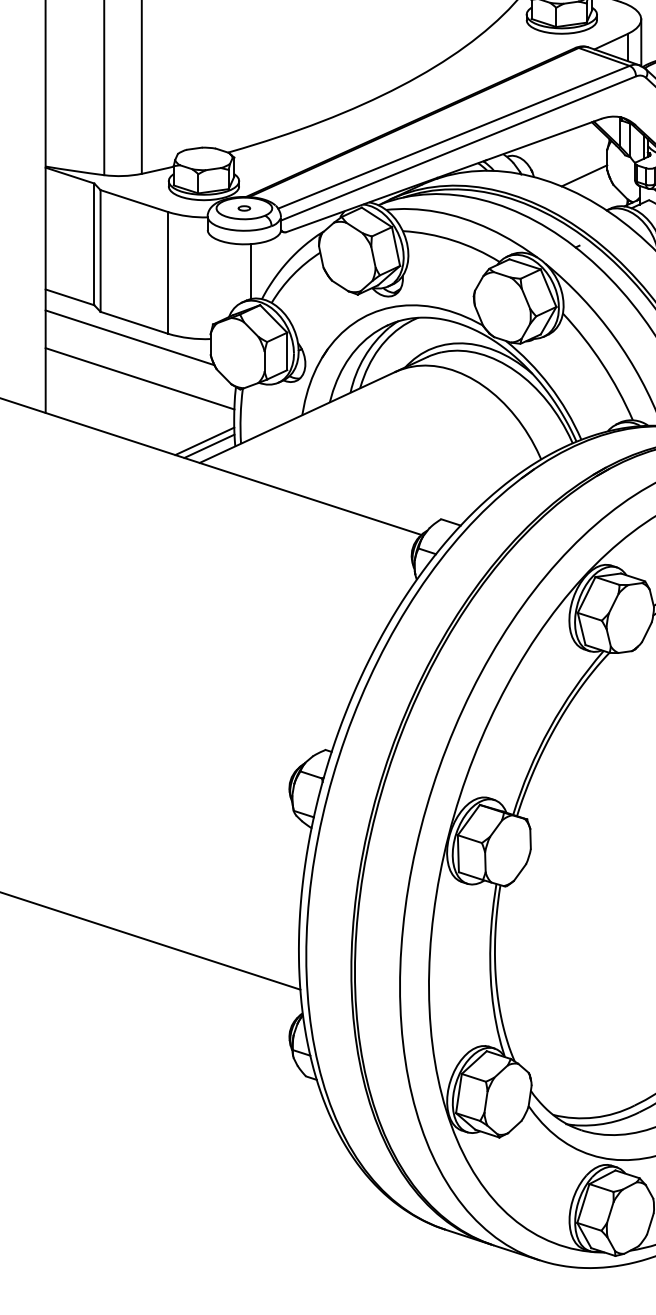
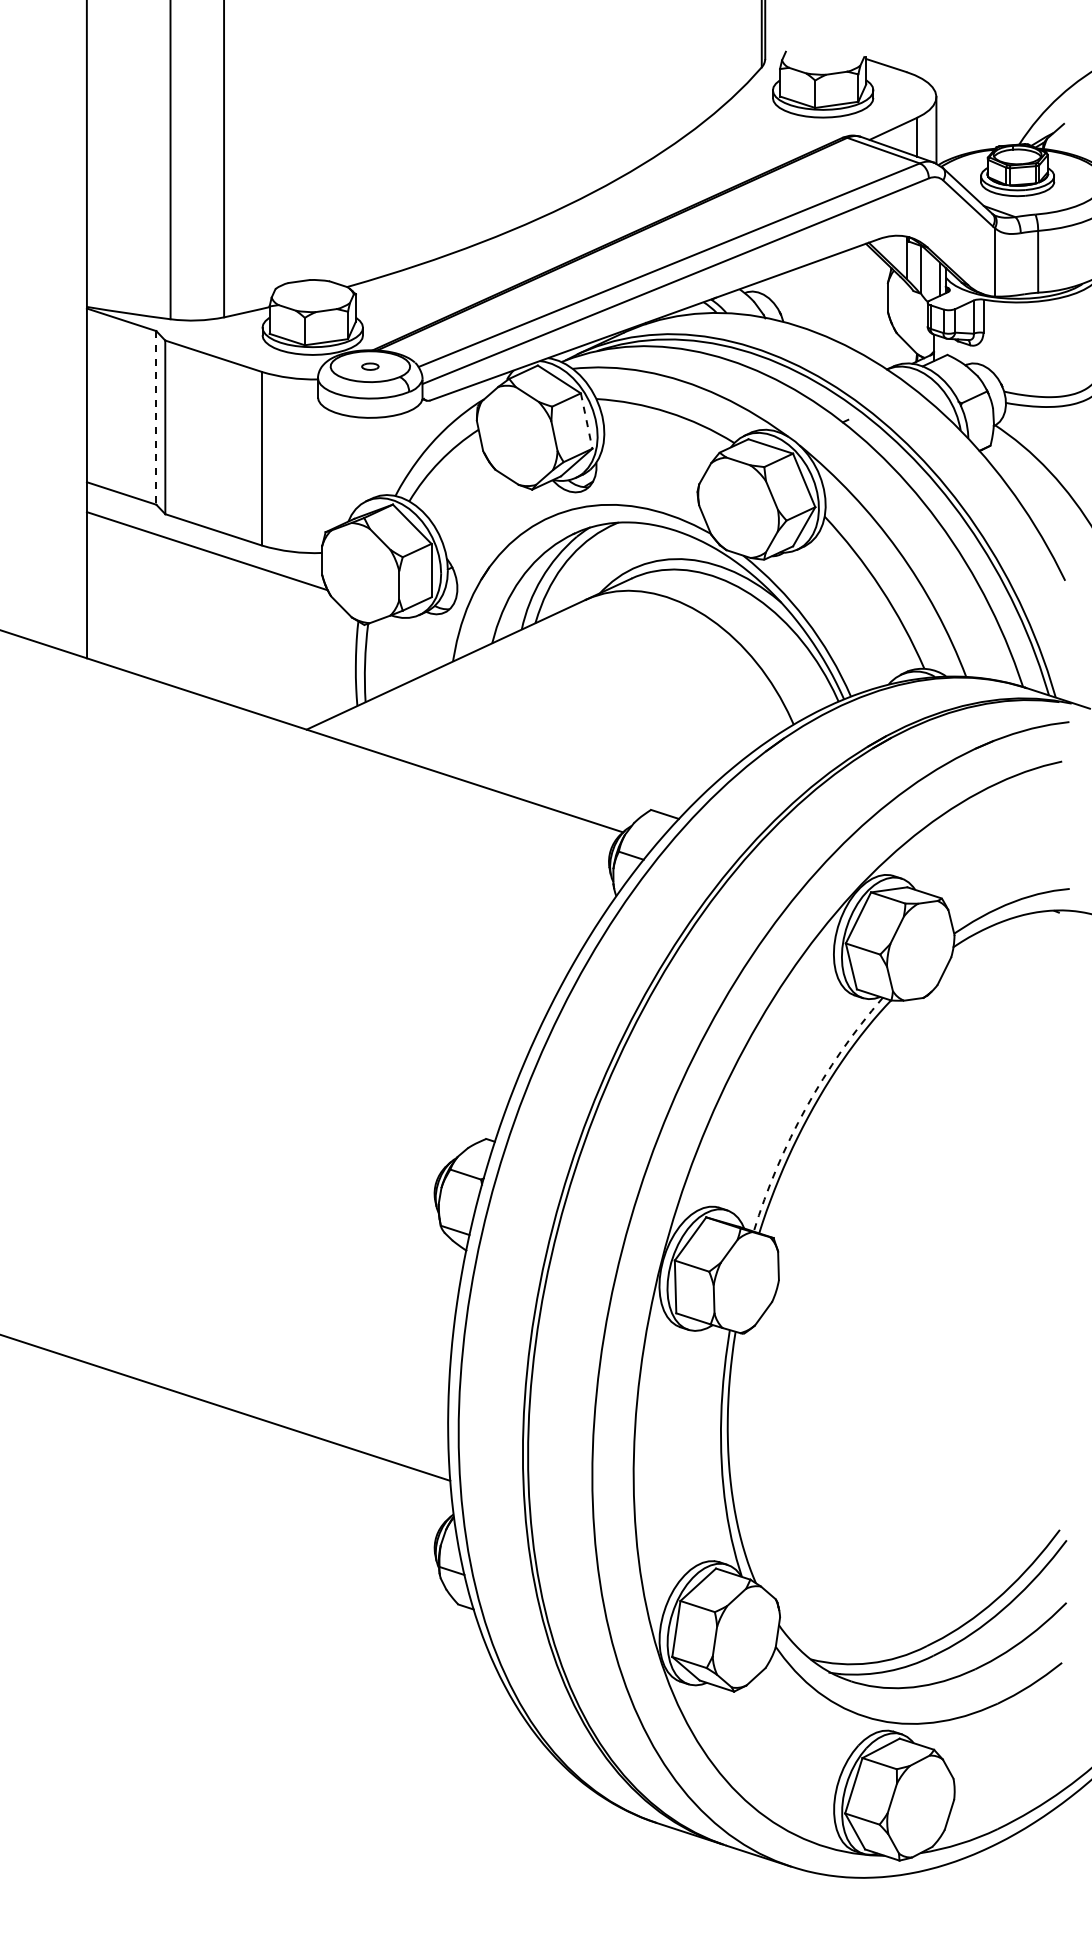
line: (584, 176) -> (855, 320), removed
line: (94, 244) -> (156, 417), solid -> dashed
line: (395, 246) -> (586, 421), solid -> dashed
line: (250, 271) -> (379, 456), removed
line: (139, 378) -> (221, 609), removed
line: (204, 441) -> (313, 698), removed
line: (209, 446) -> (320, 705), removed
arc: (550, 727) -> (806, 1107), solid -> dashed

